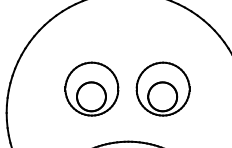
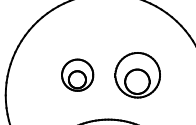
part: (91, 88) -> (77, 74), size x0.7

